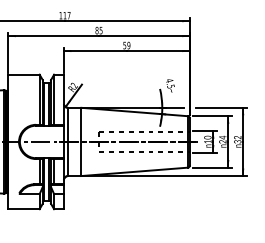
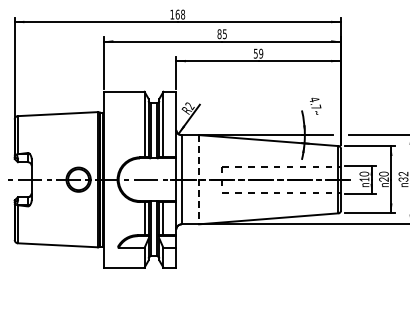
text: (67, 15) -> (180, 14), 117 -> 168
text: (171, 85) -> (316, 106), 4.5 -> 4.7
text: (222, 137) -> (383, 173), 24 -> 20
line: (81, 141) -> (199, 179), solid -> dashed

